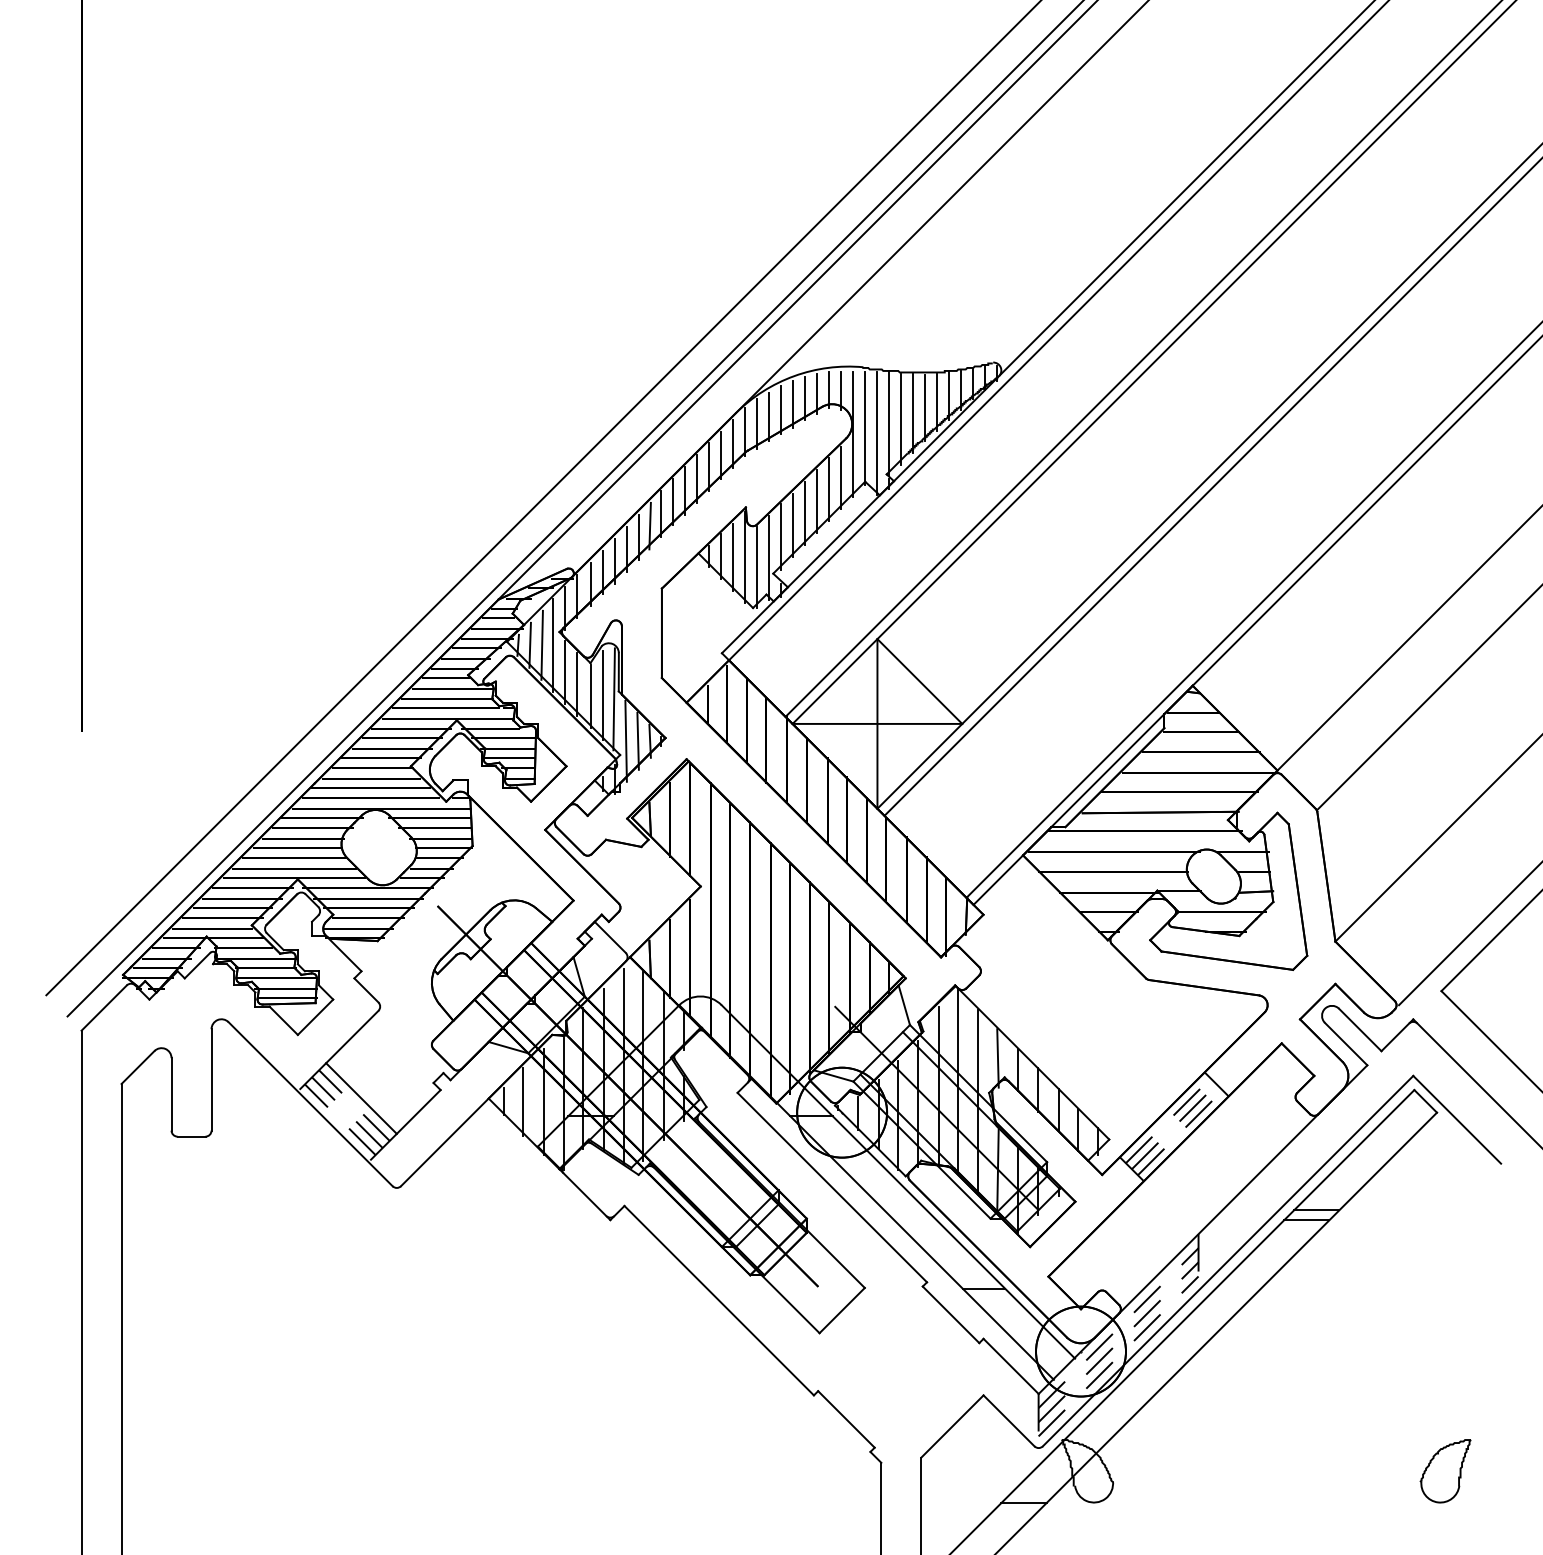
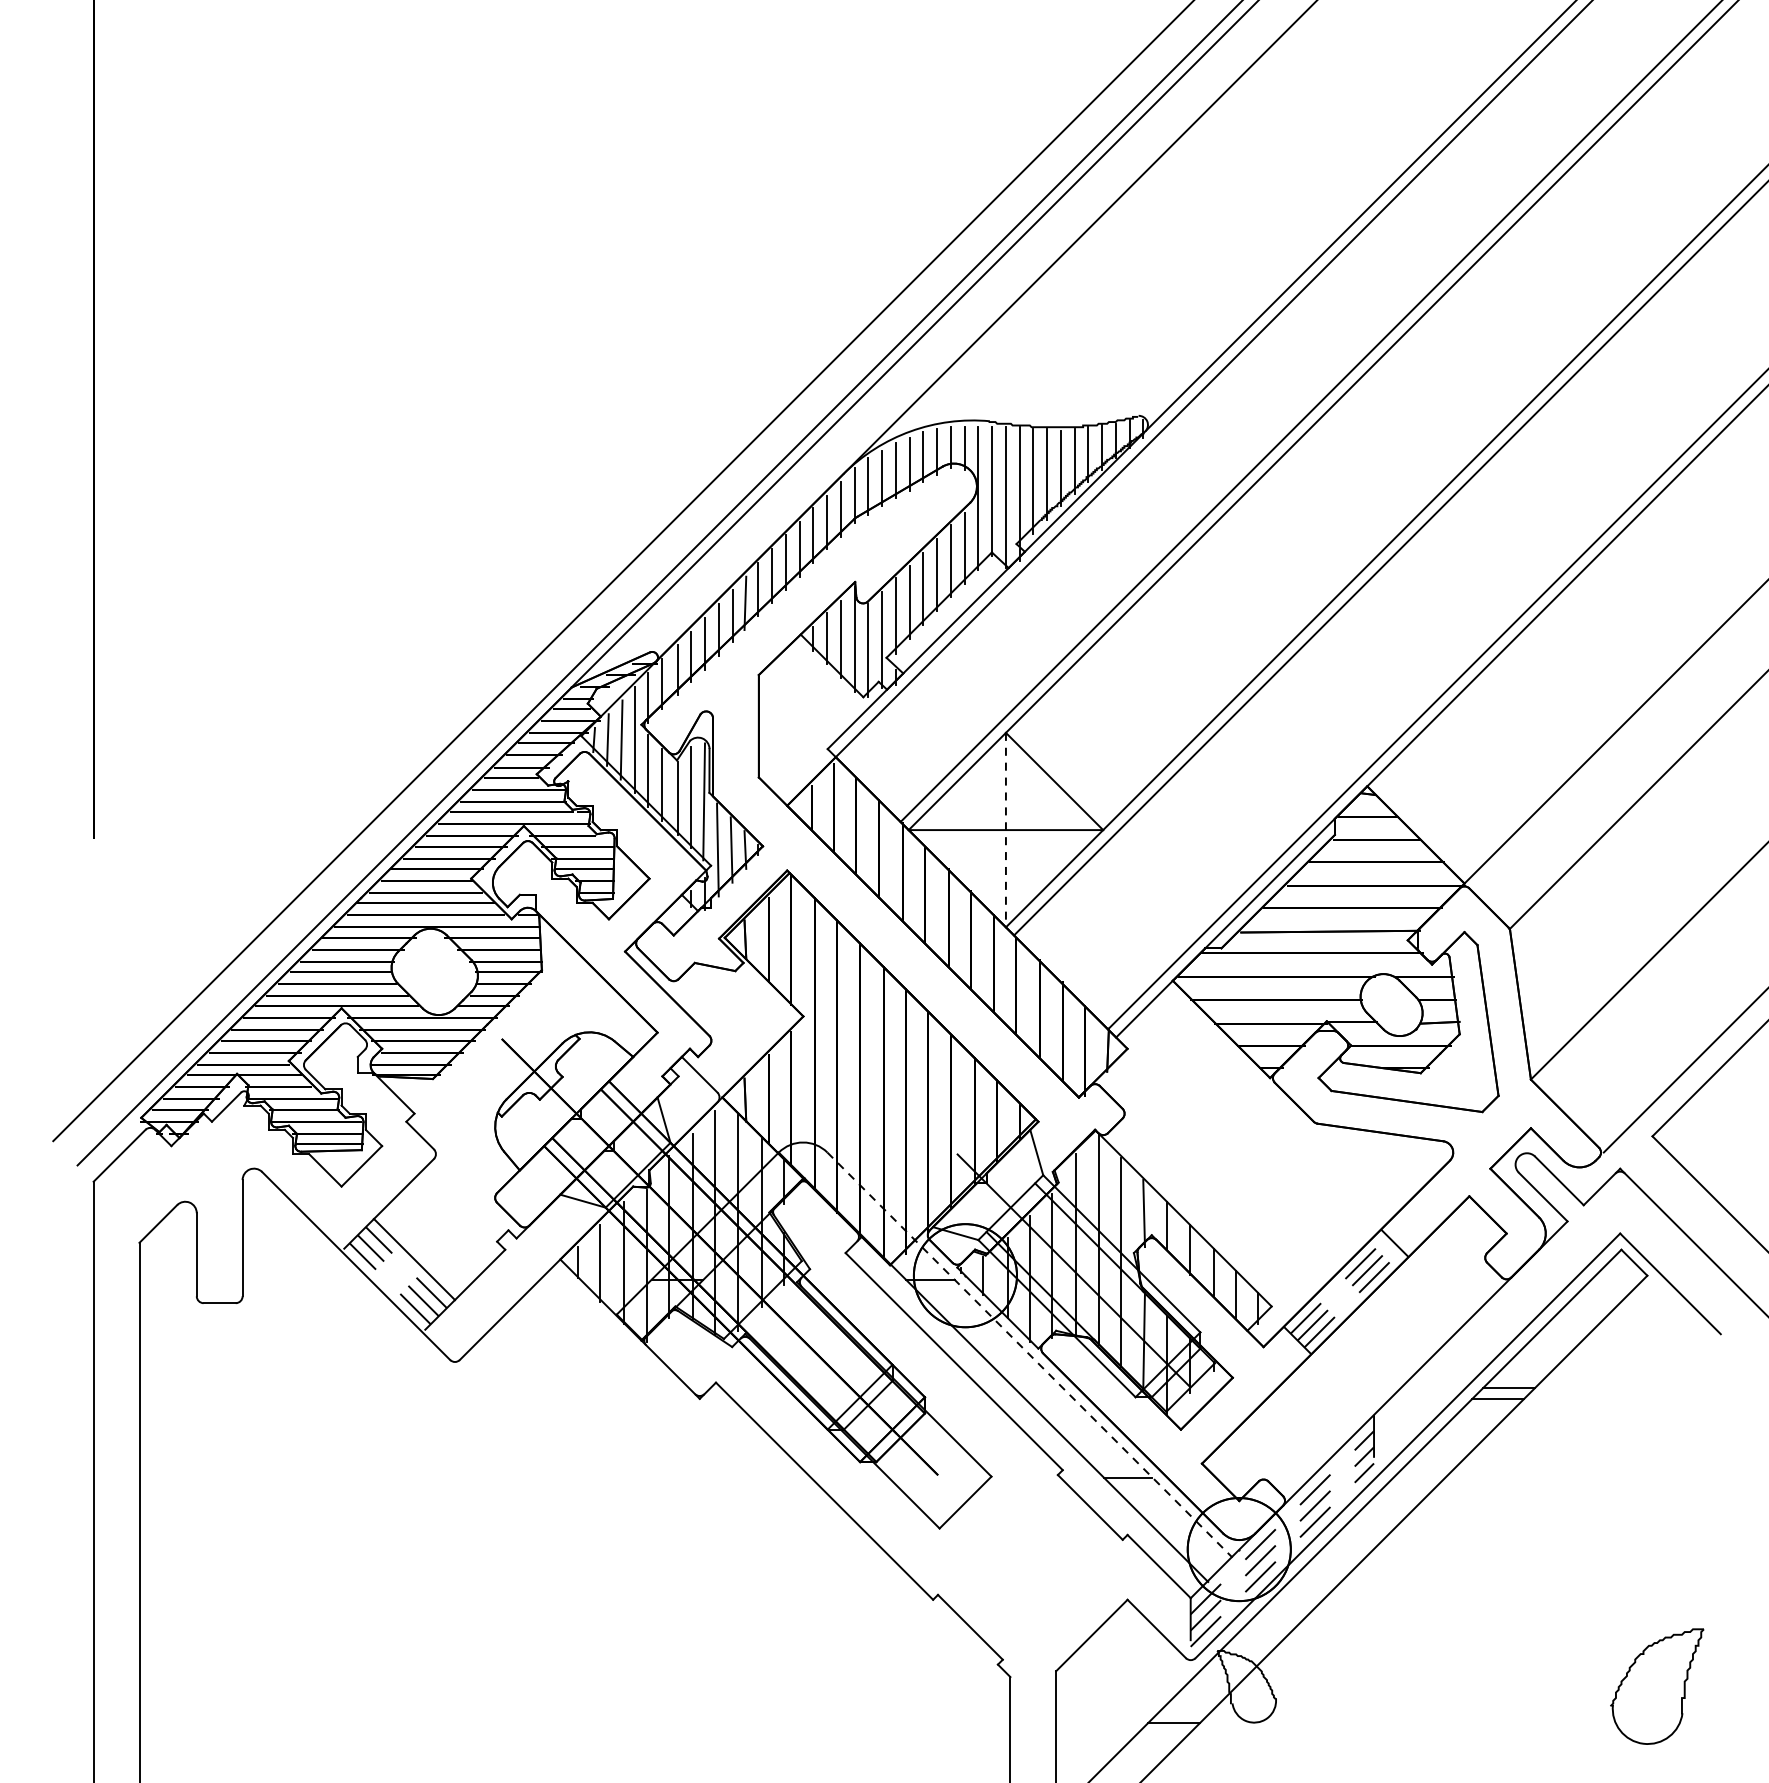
line: (877, 723) -> (1006, 829), solid -> dashed
line: (898, 1181) -> (1030, 1354), solid -> dashed
part: (1445, 1471) -> (1657, 1687), size x1.6

